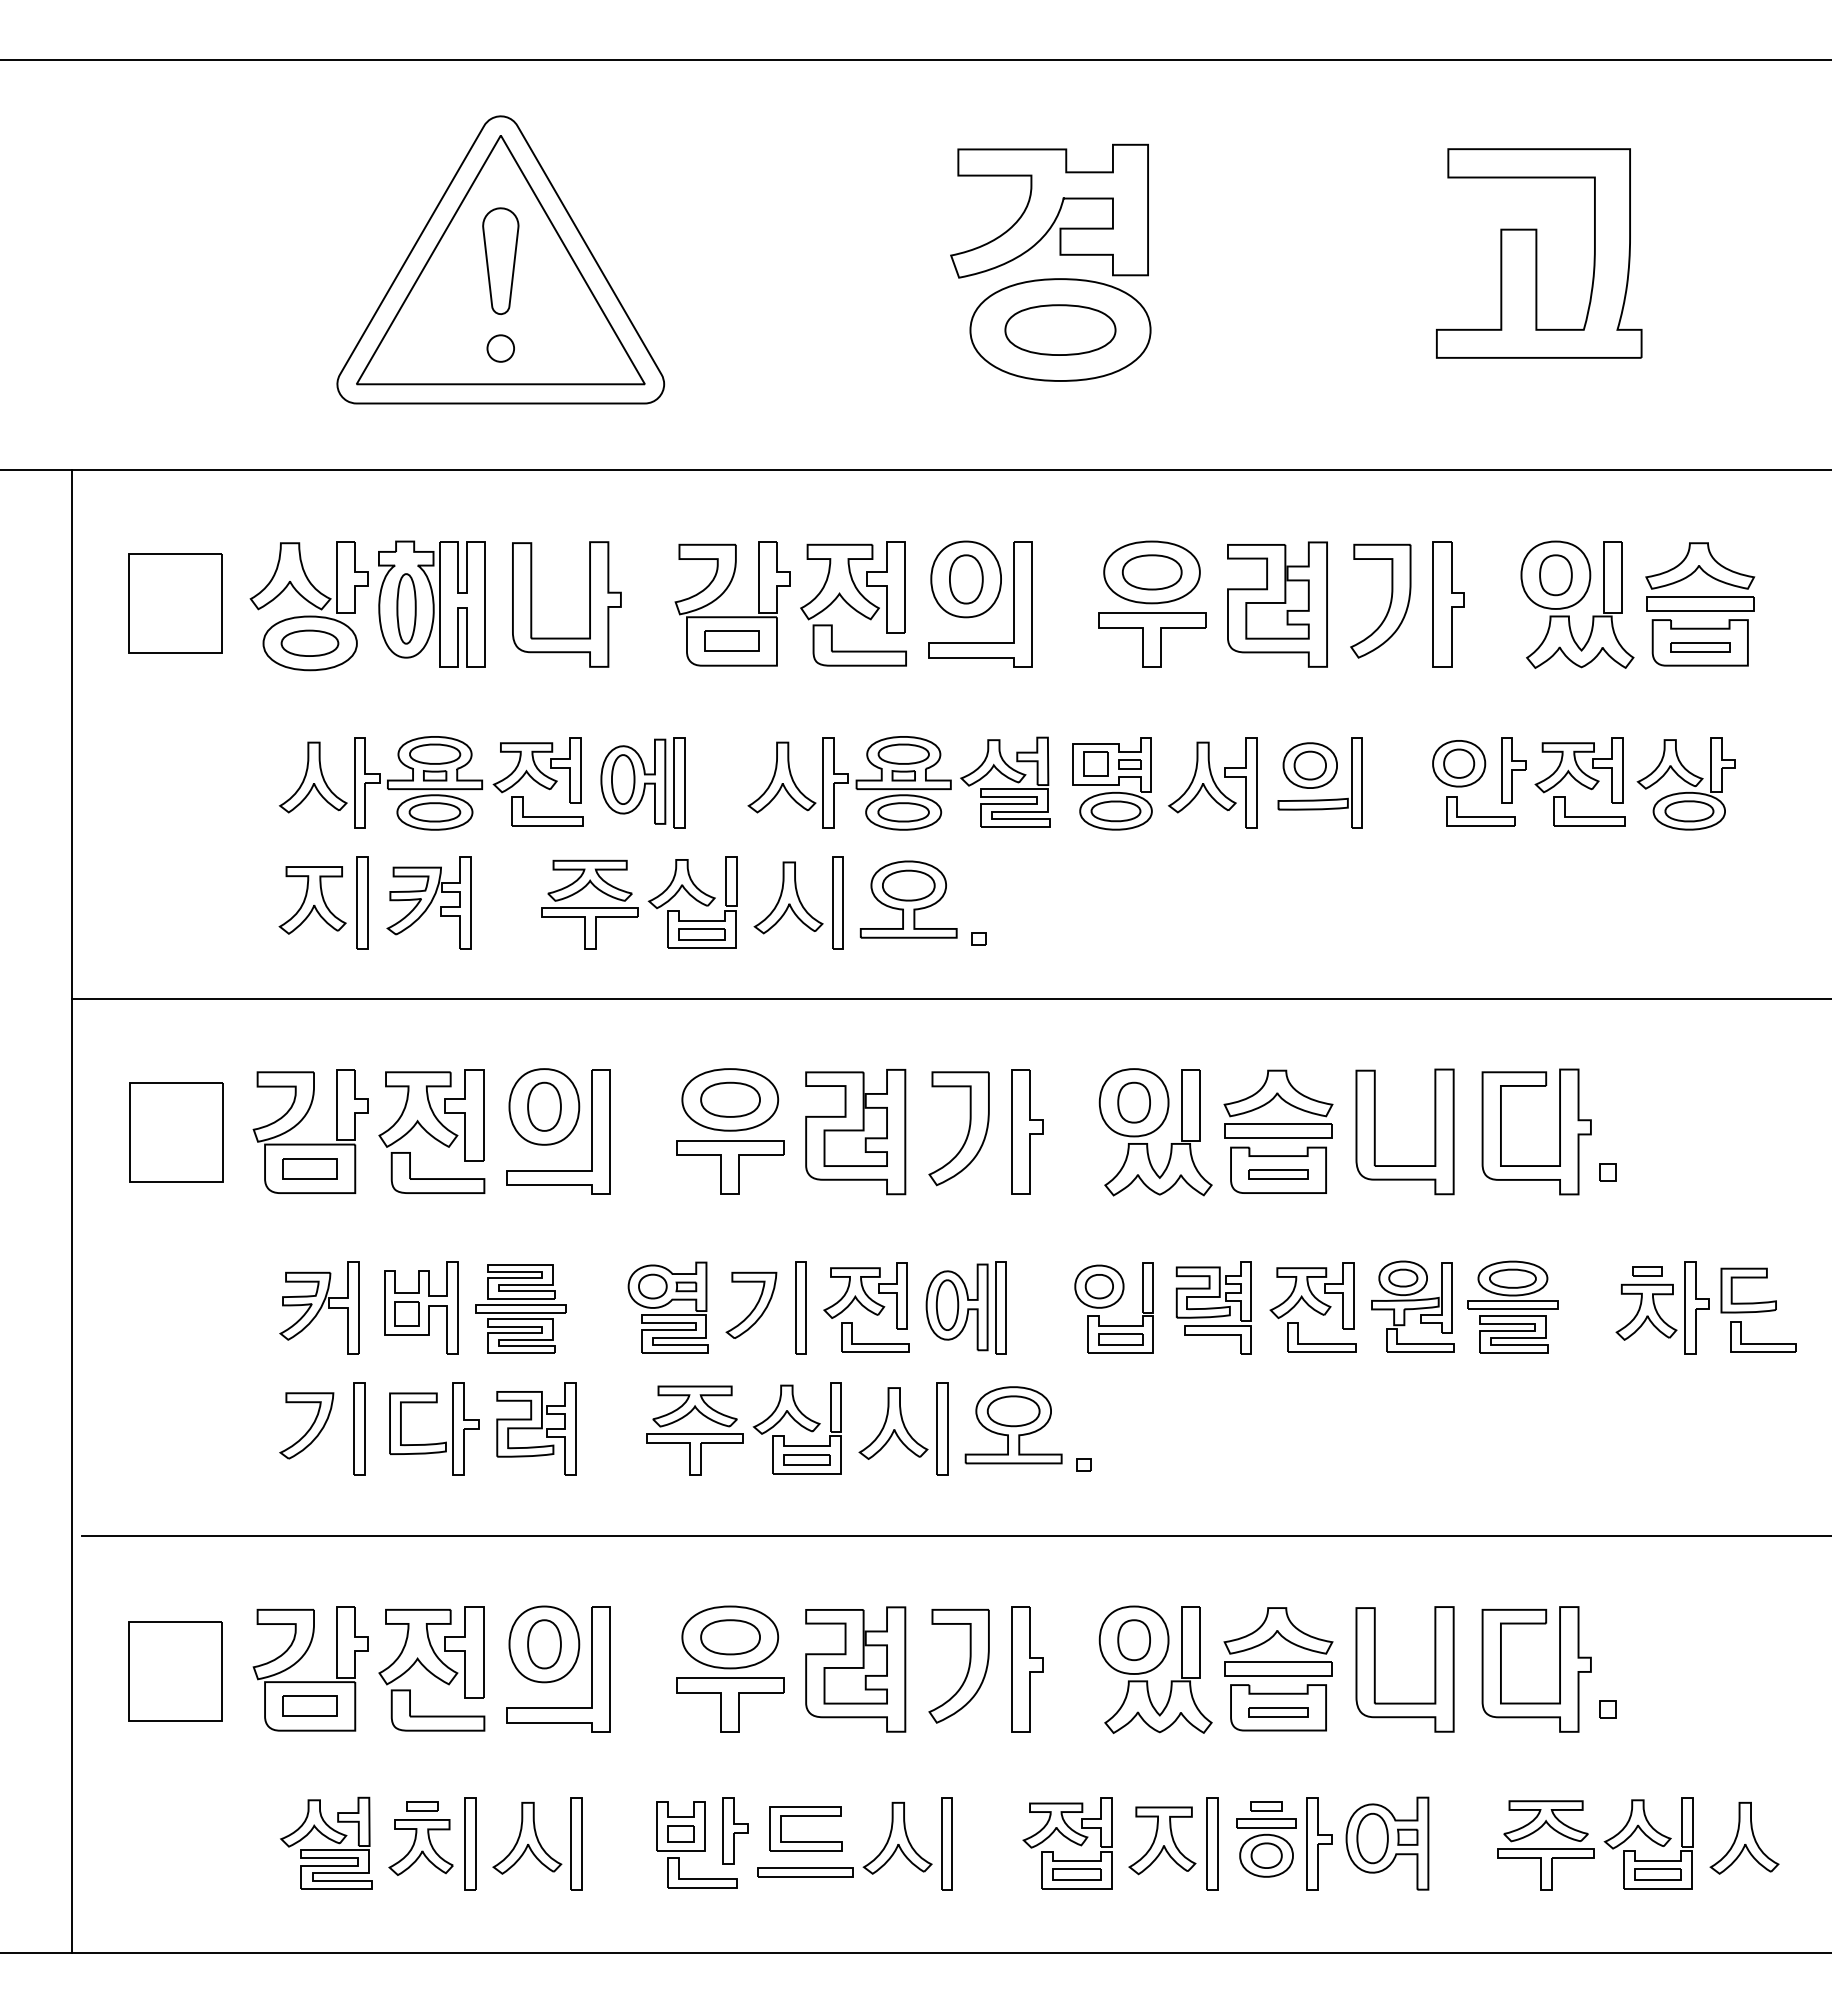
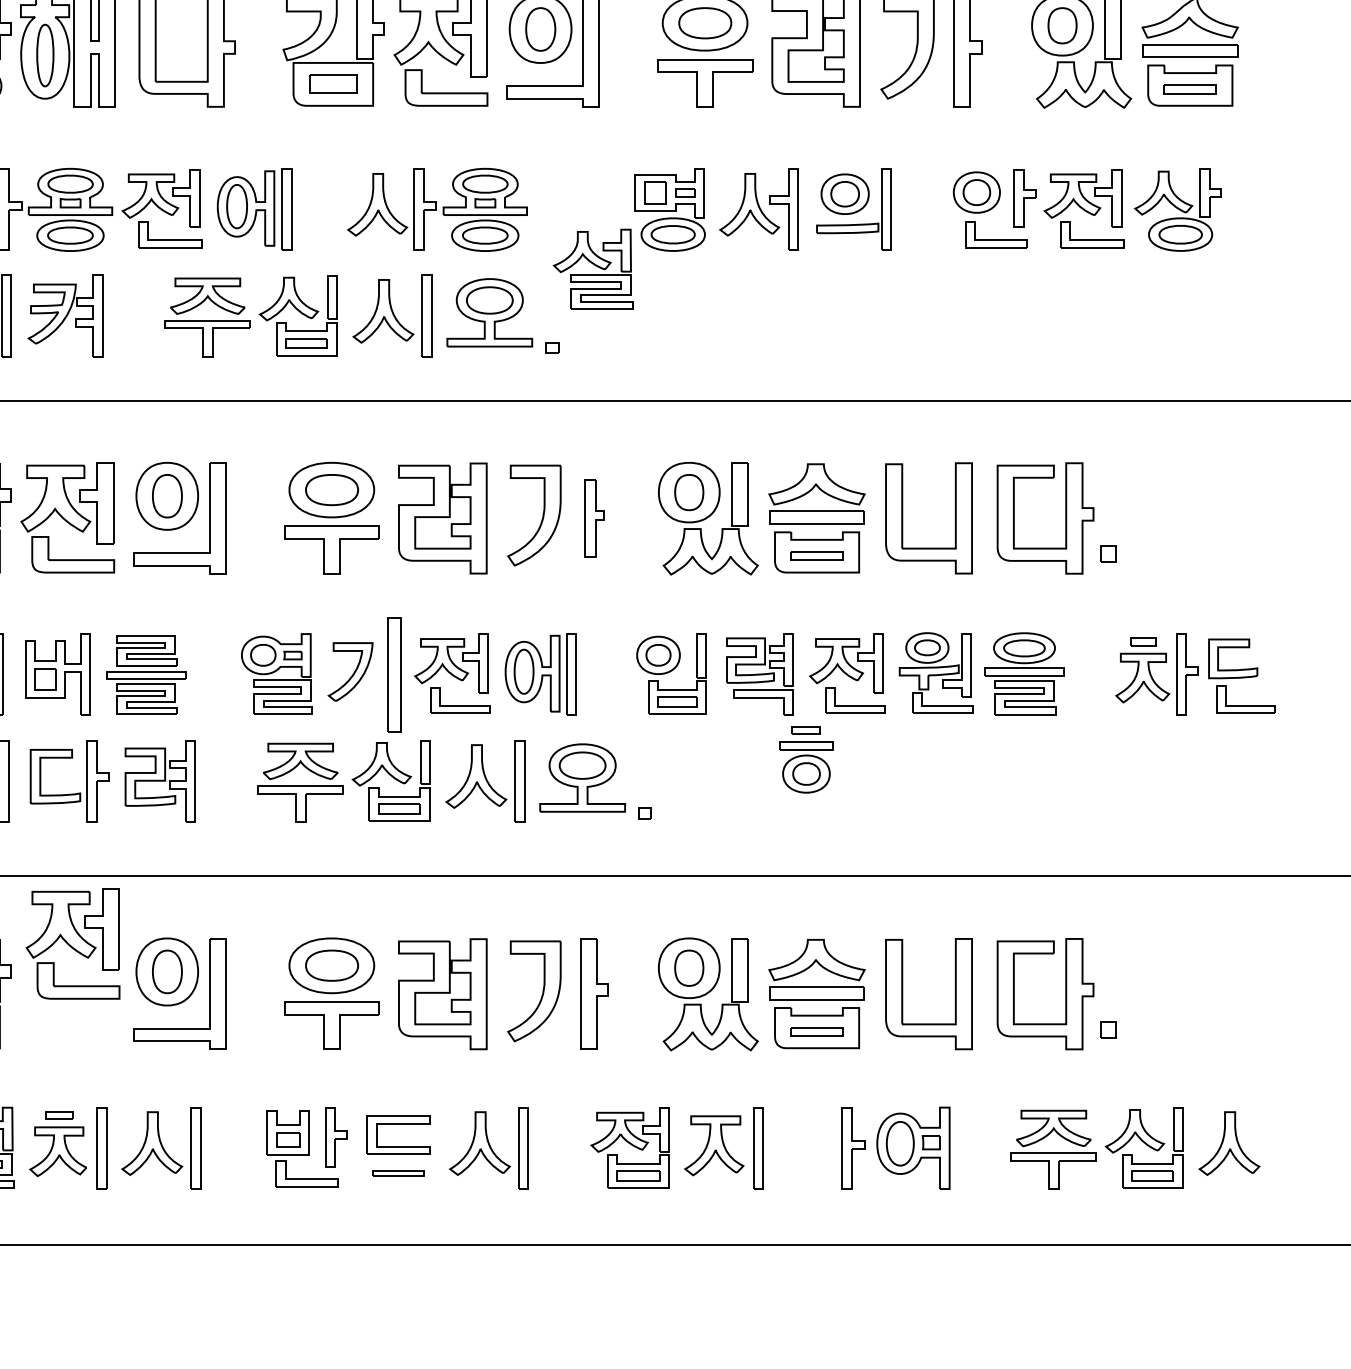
part: (1005, 781) -> (593, 268), moved
part: (1027, 1131) -> (594, 518), size x0.7
part: (800, 1307) -> (393, 673), size x1.4
part: (431, 1668) -> (72, 943), moved
part: (1266, 1839) -> (806, 759), moved
part: (805, 1872) -> (398, 1173), size x0.6

